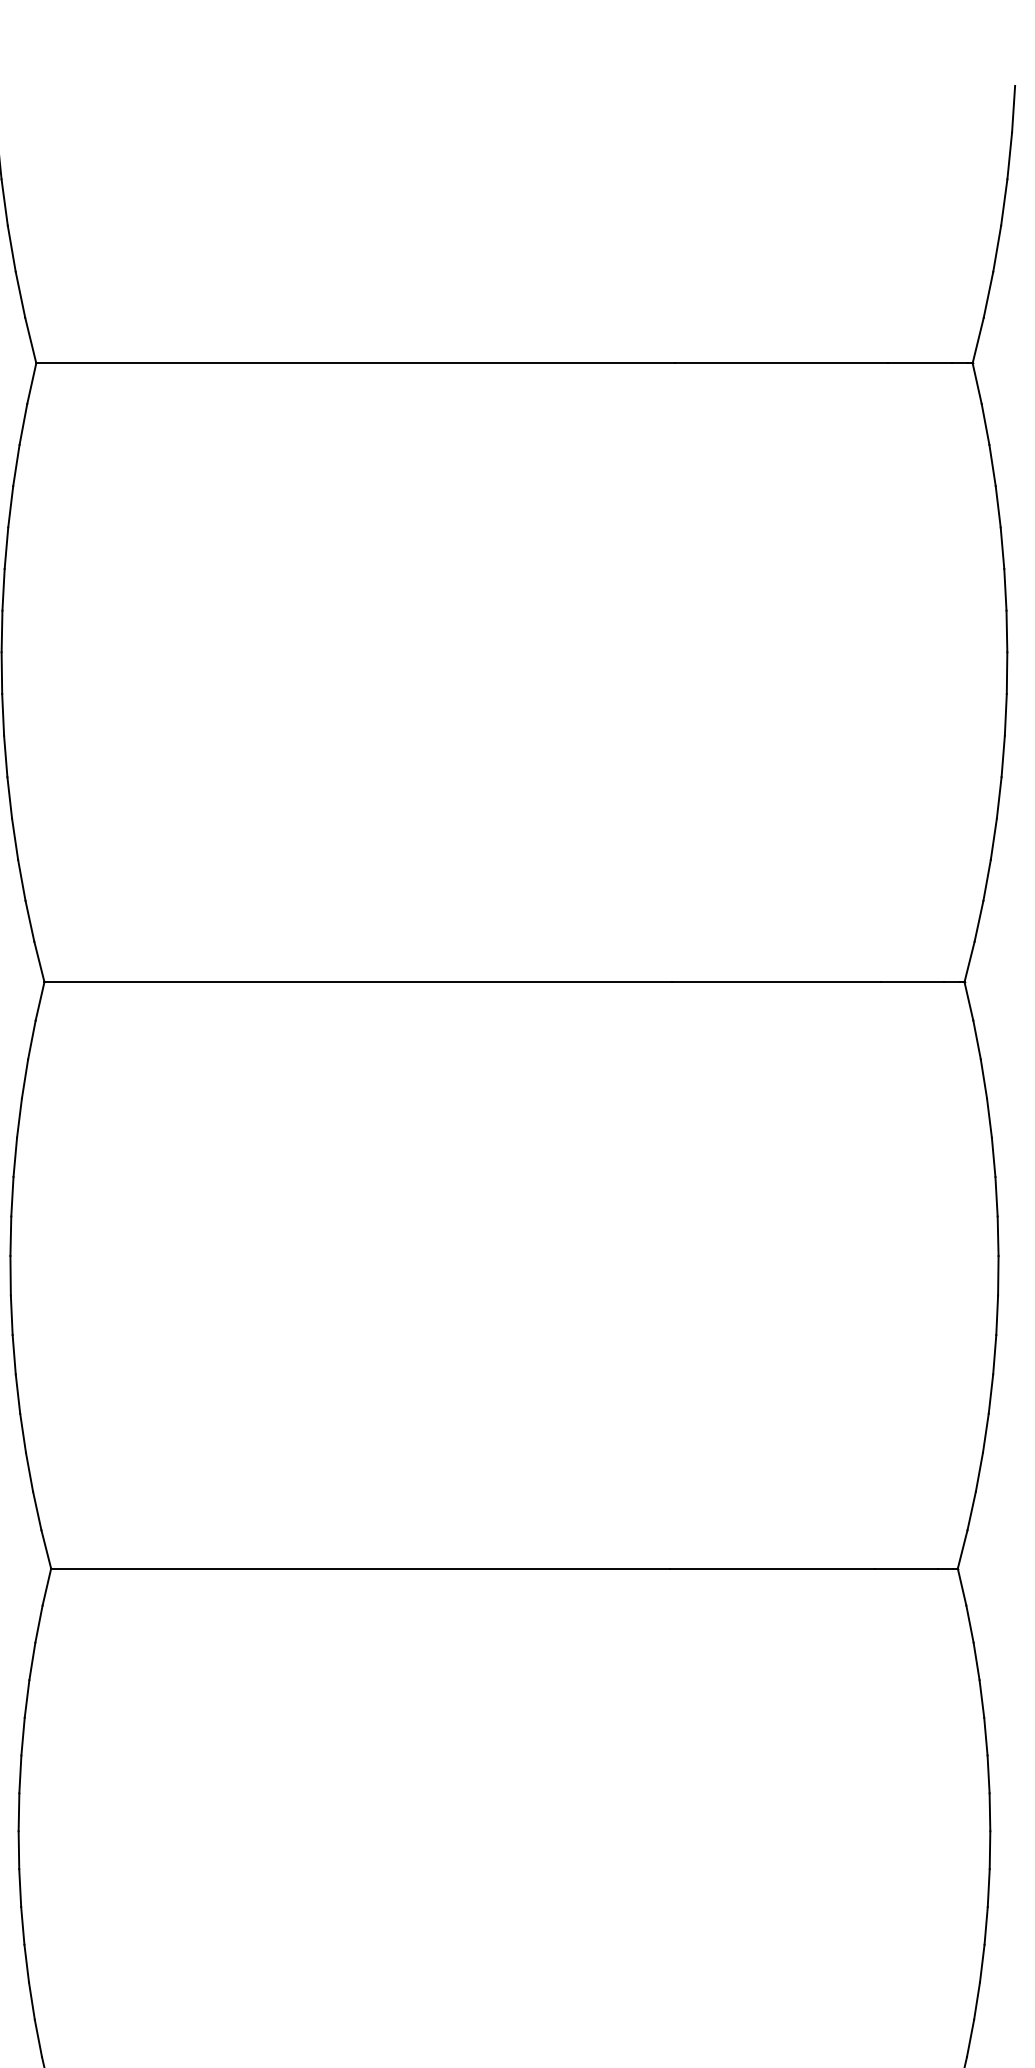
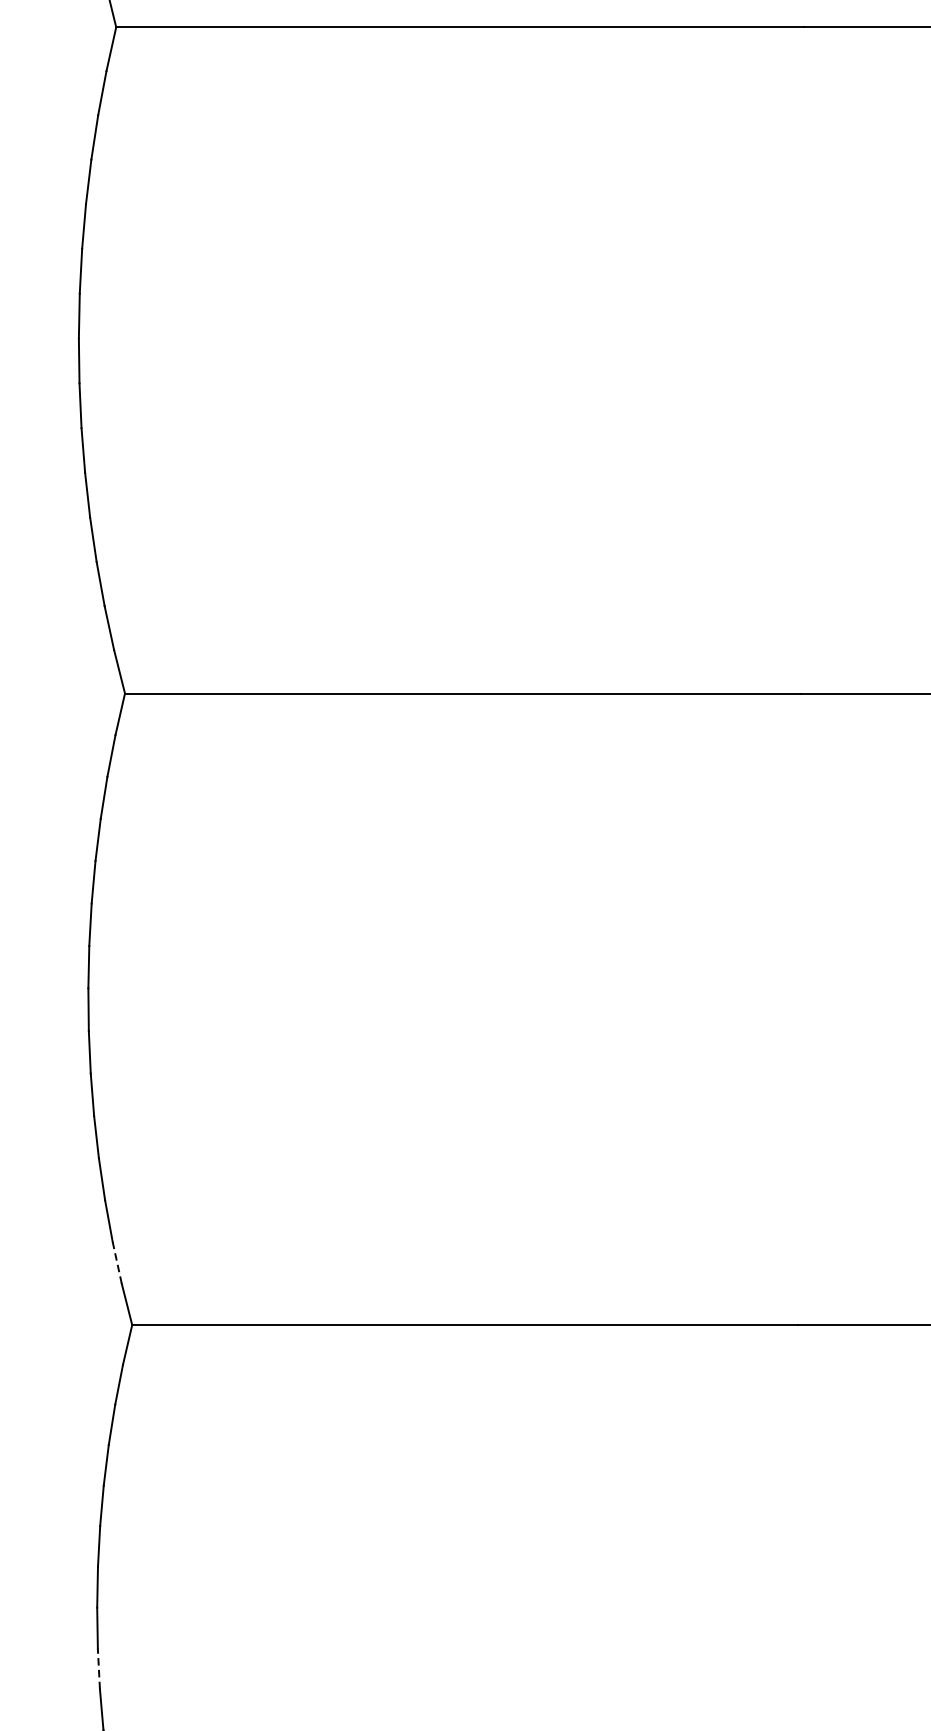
line: (37, 1511) -> (117, 1263), solid -> dashed
line: (20, 1888) -> (99, 1669), solid -> dashed

